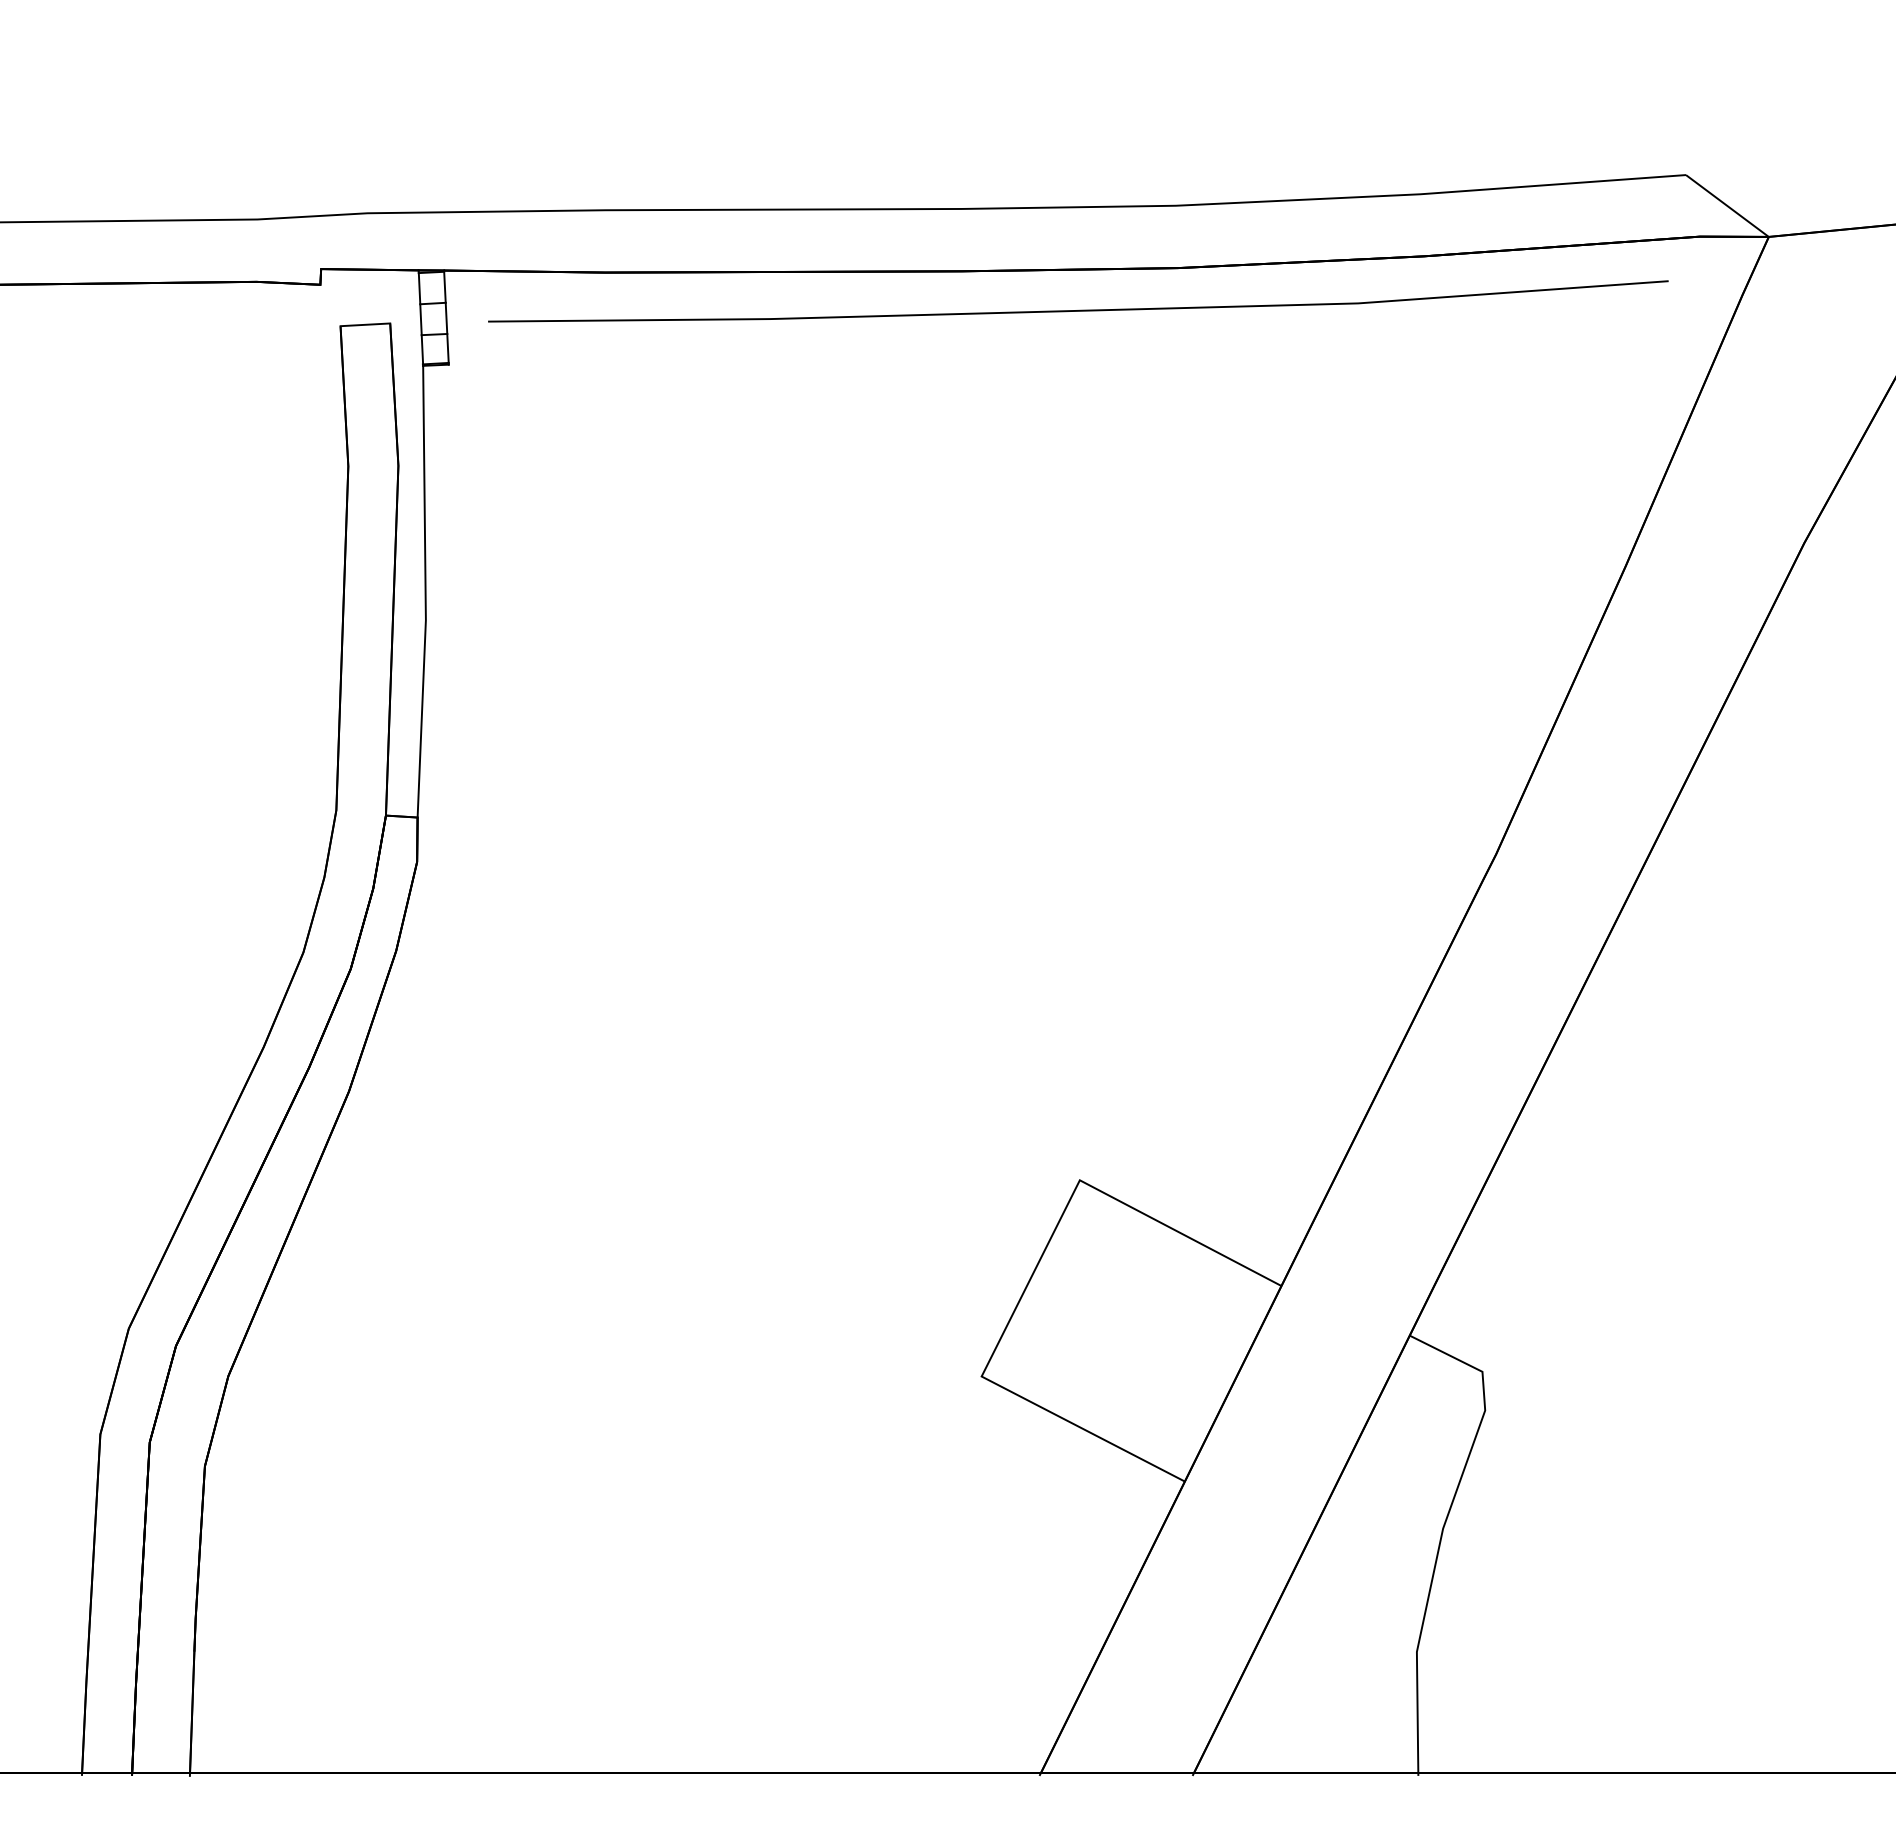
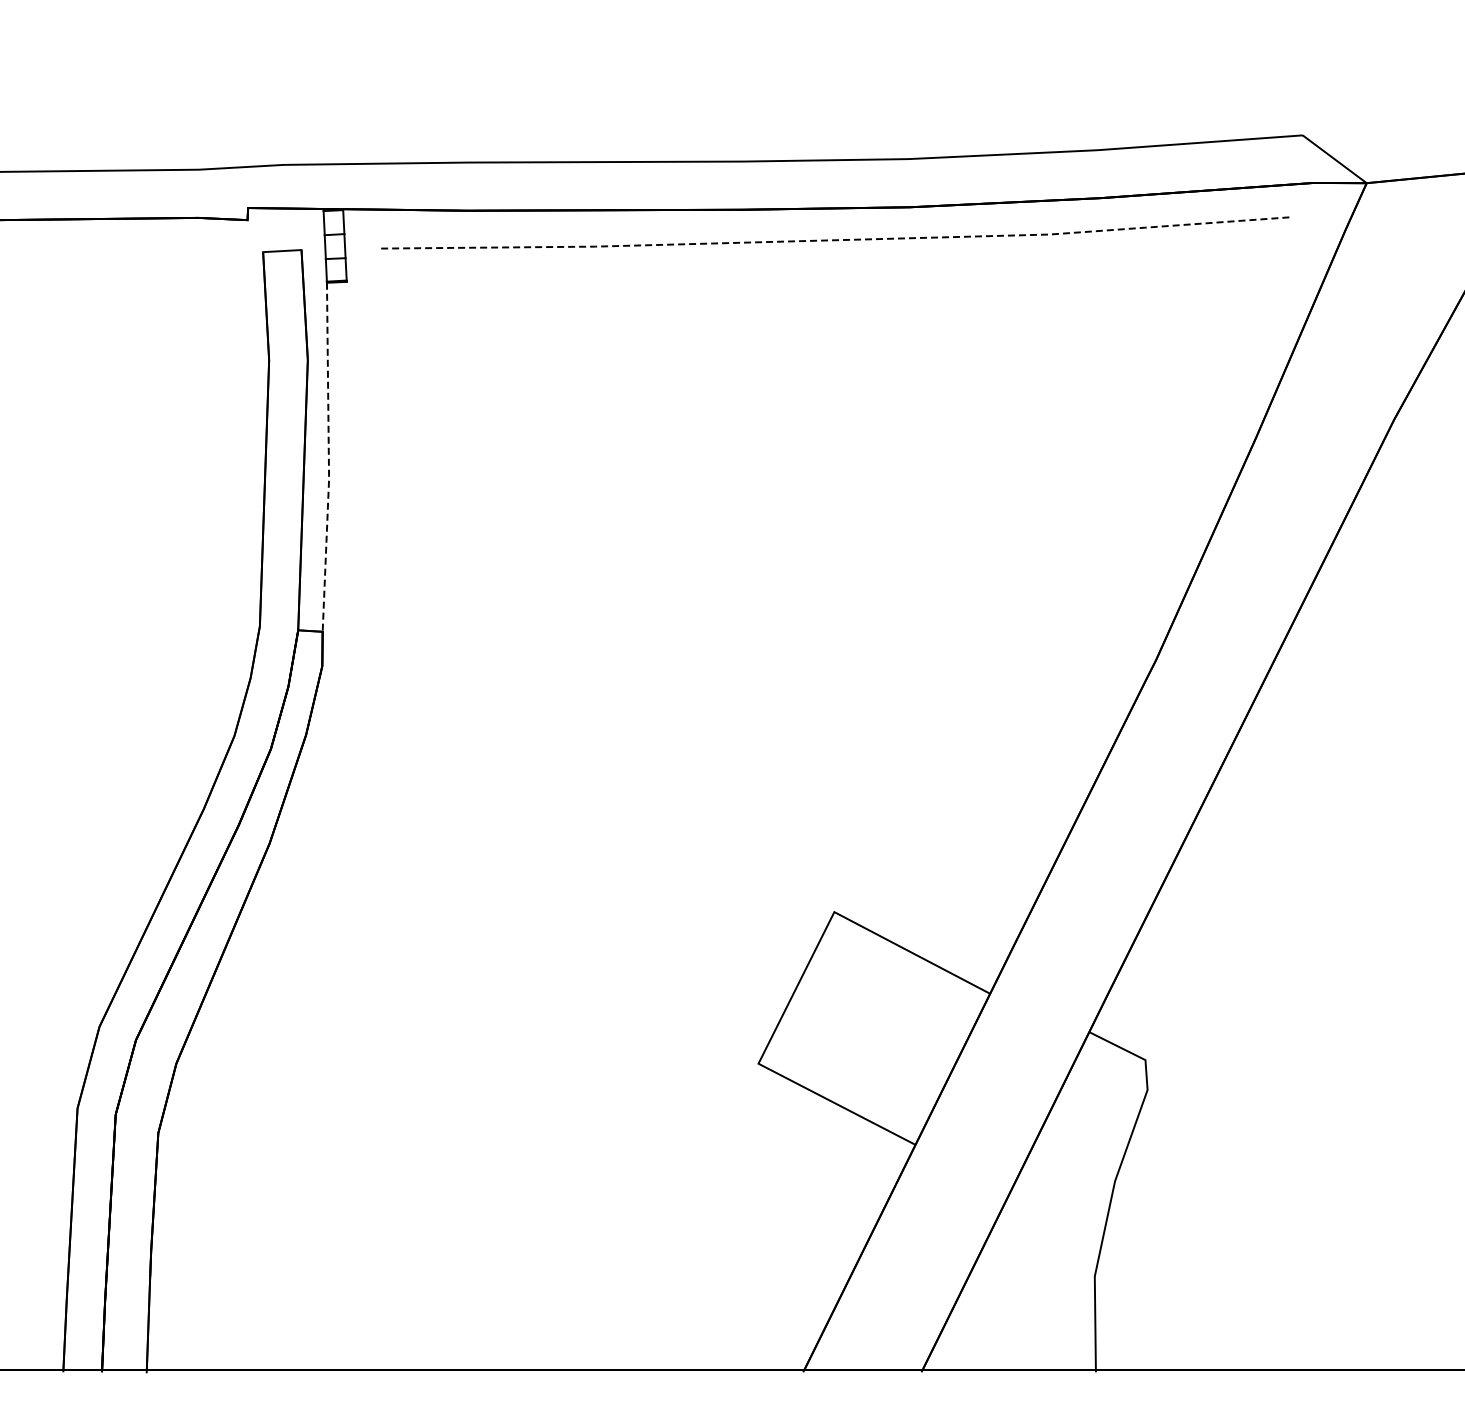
line: (1077, 311) -> (832, 240), solid -> dashed
line: (425, 593) -> (328, 458), solid -> dashed

